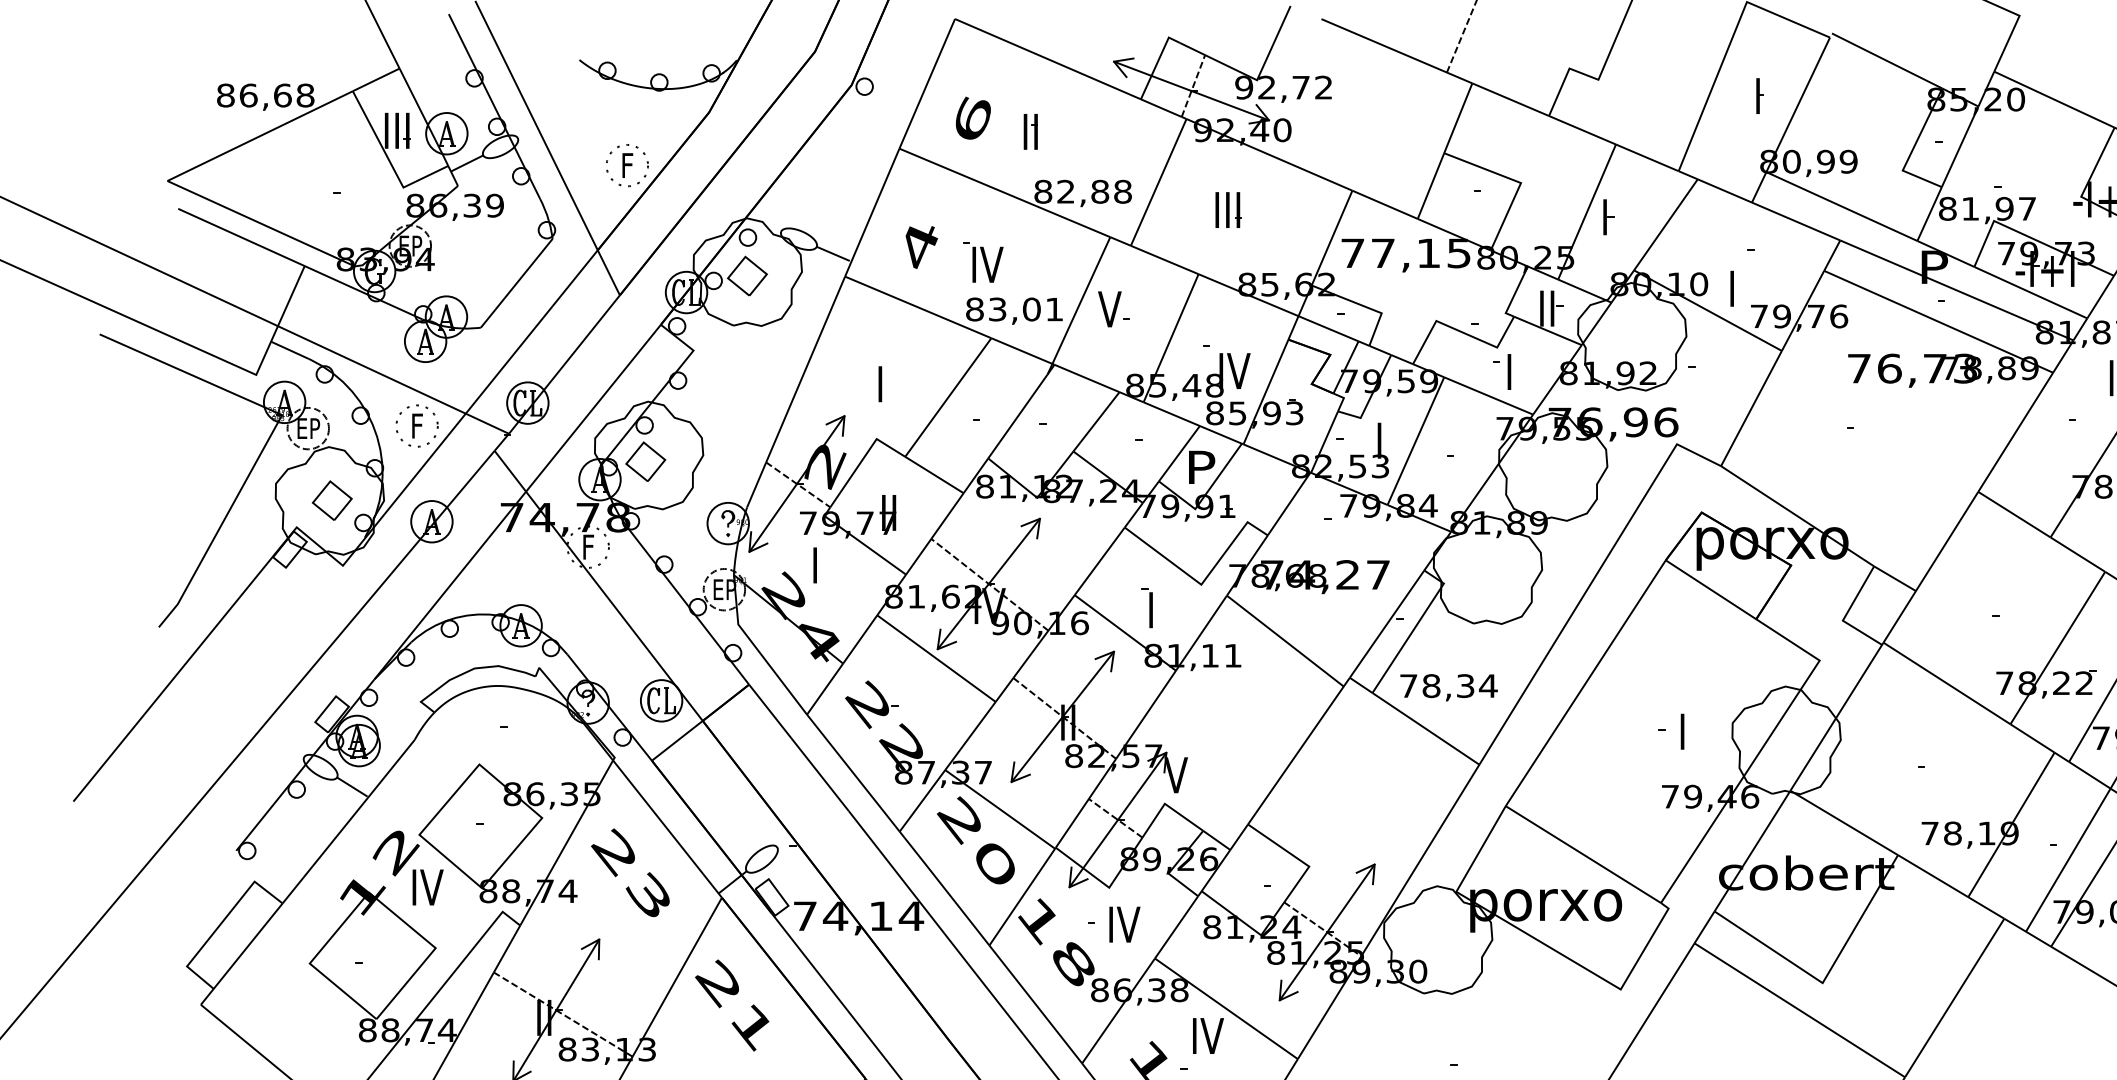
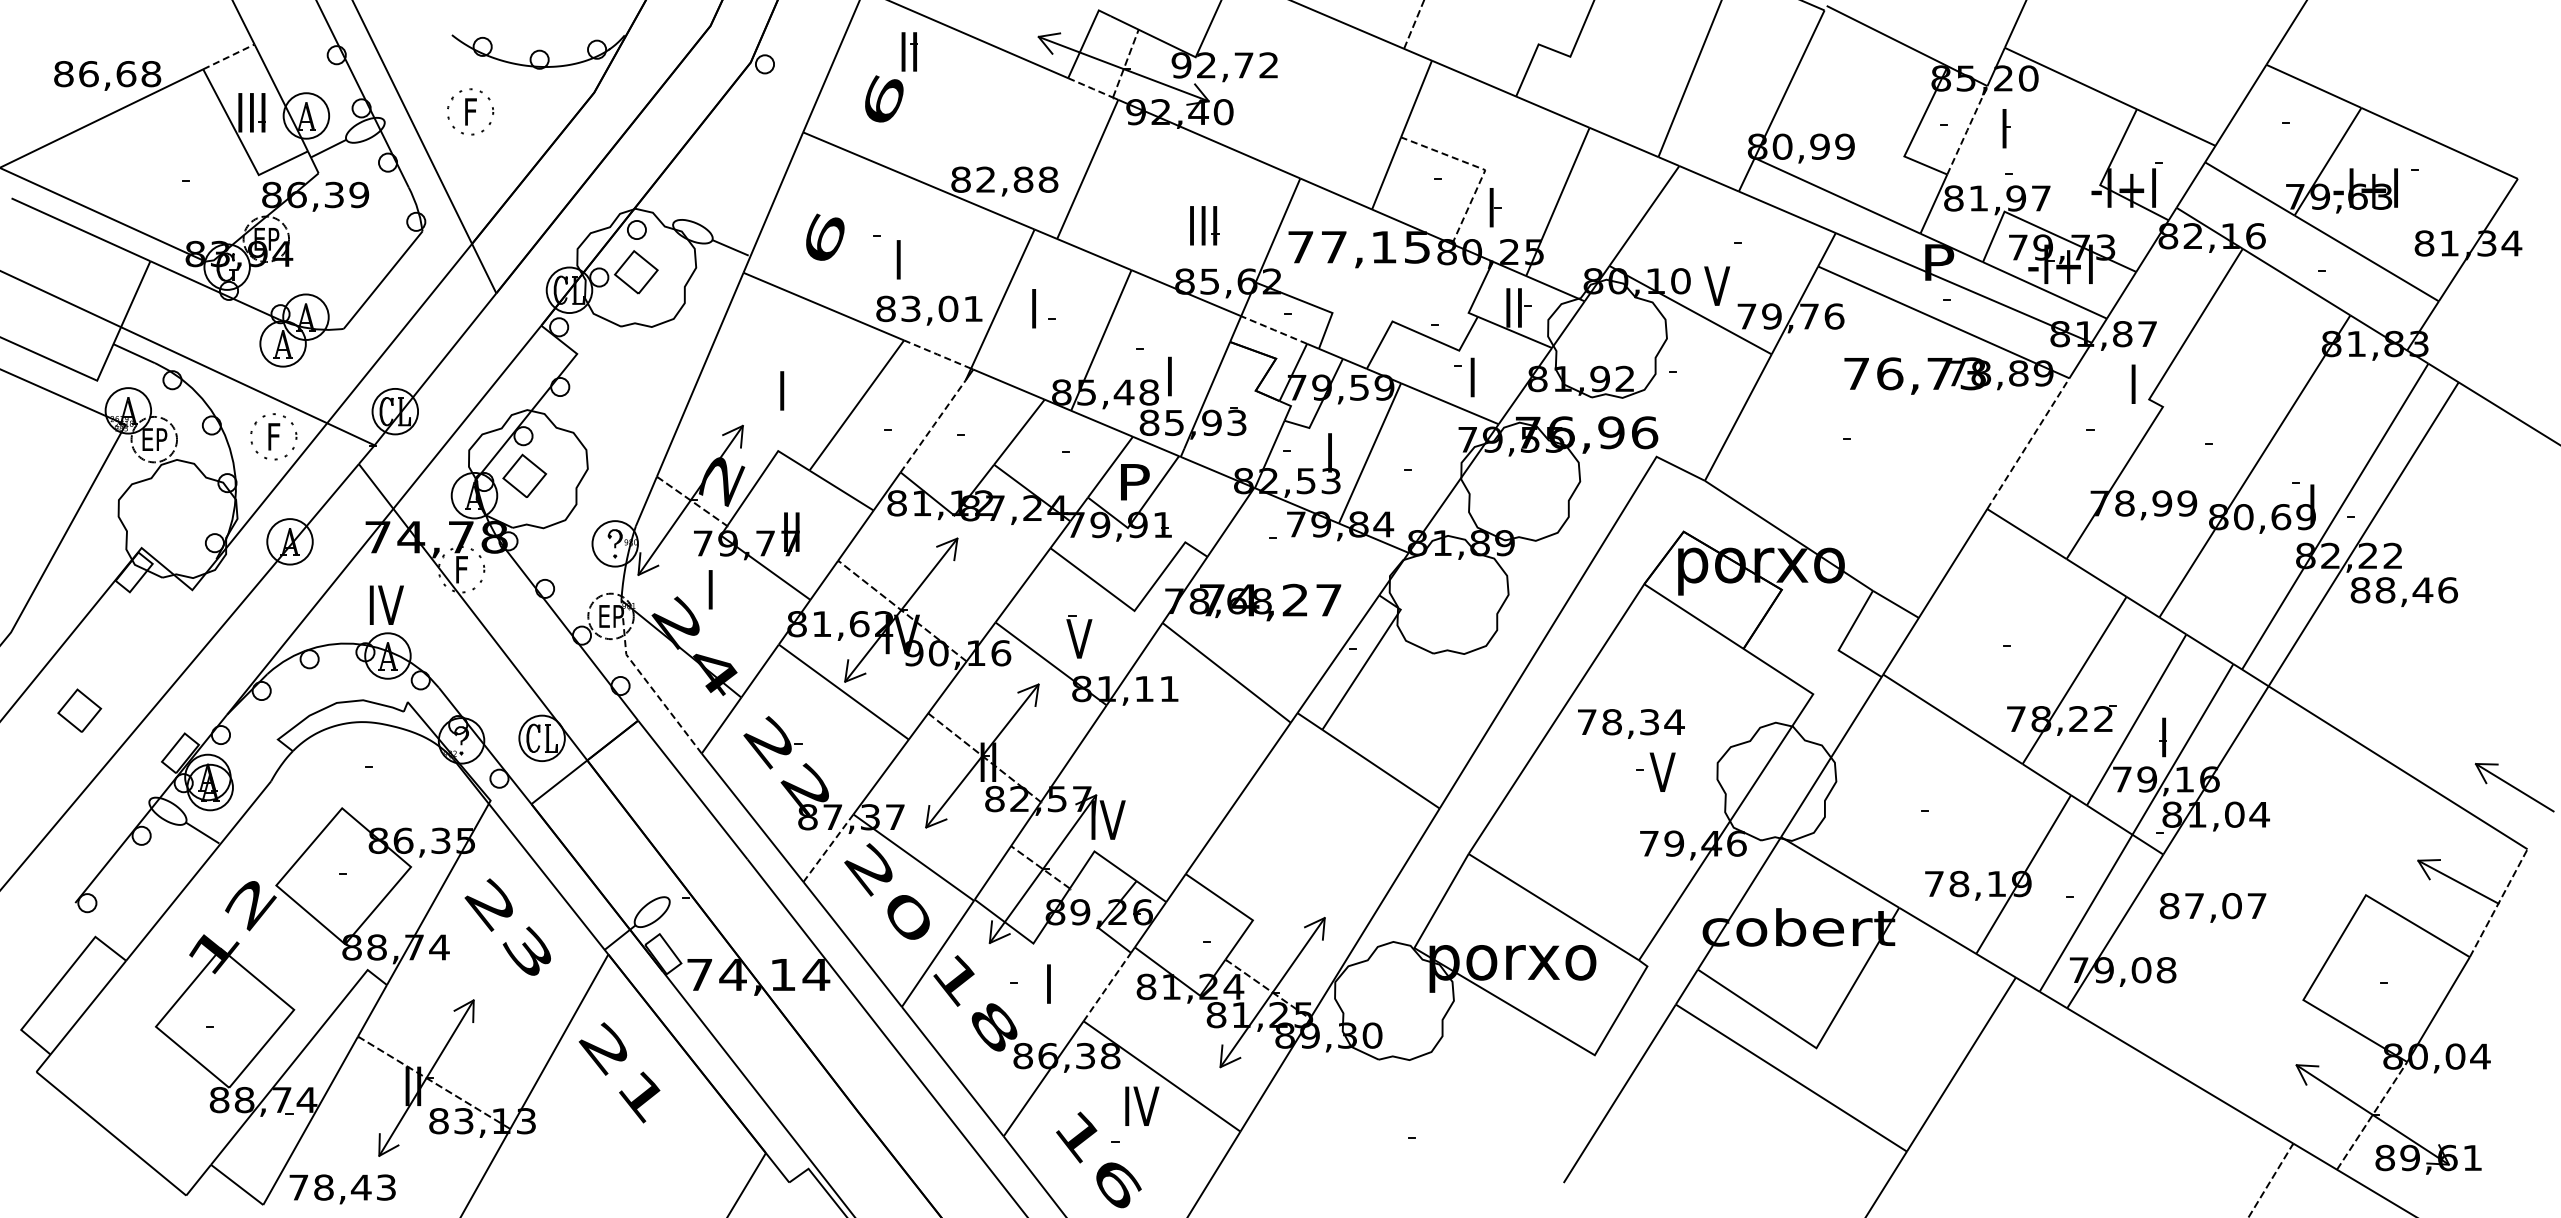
line: (375, 79) -> (228, 56), solid -> dashed
part: (1759, 95) -> (2006, 128), moved
line: (1162, 108) -> (1091, 88), solid -> dashed
part: (1030, 131) -> (909, 51), moved
line: (1960, 146) -> (1967, 130), solid -> dashed
part: (627, 165) -> (470, 111), moved
line: (1517, 181) -> (1481, 168), solid -> dashed
part: (1228, 209) -> (1204, 225), moved
part: (1608, 217) -> (1495, 207), moved
text: (919, 245) -> (825, 238), 4 -> 6
text: (988, 264) -> (900, 259), IV -> I
text: (1732, 288) -> (1717, 285), I -> V
text: (1110, 309) -> (1034, 308), V -> I
line: (1328, 329) -> (1274, 330), solid -> dashed
line: (1021, 351) -> (937, 354), solid -> dashed
text: (1235, 371) -> (1171, 376), IV -> I
line: (1018, 416) -> (933, 426), solid -> dashed
line: (2015, 432) -> (2028, 443), solid -> dashed
part: (332, 500) -> (79, 710), moved
text: (1151, 609) -> (1079, 638), I -> V
line: (756, 648) -> (646, 681), solid -> dashed
text: (1449, 687) -> (1631, 723), moved
text: (1682, 730) -> (1662, 771), I -> V
text: (1177, 774) -> (1108, 819), V -> IV
line: (922, 801) -> (828, 848), solid -> dashed
text: (427, 886) -> (386, 604), moved
text: (1124, 924) -> (1050, 983), IV -> I
line: (1176, 927) -> (1107, 987), solid -> dashed

